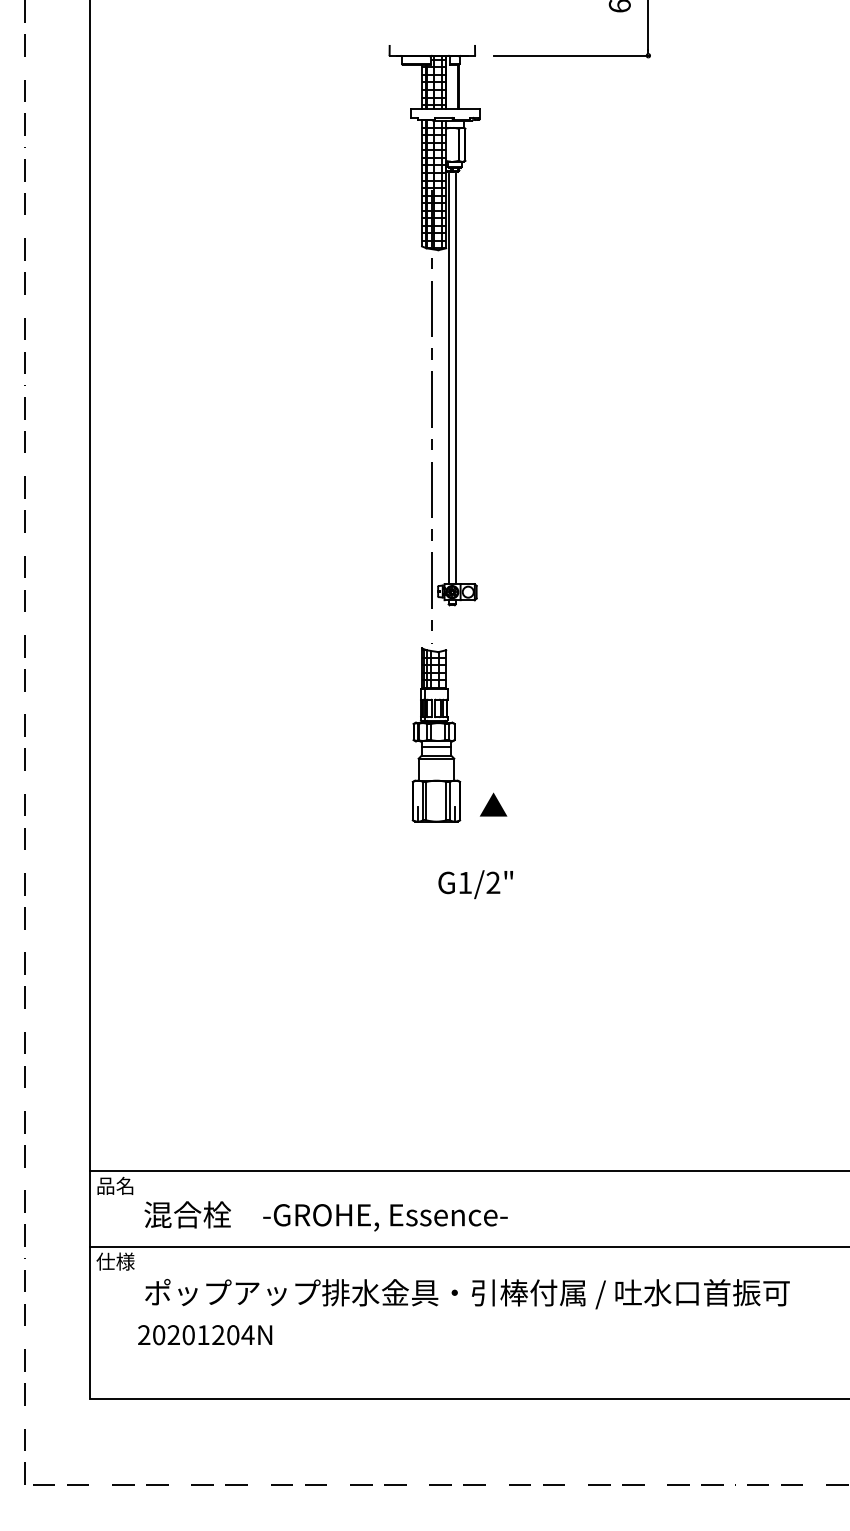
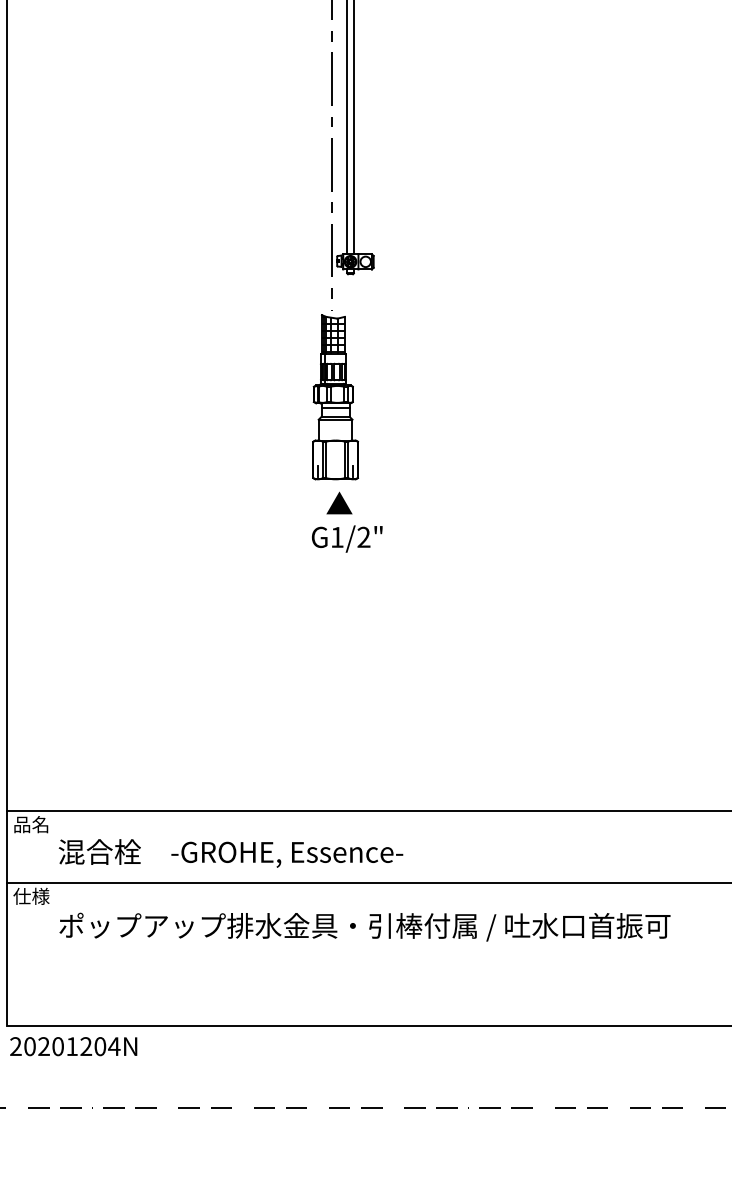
text: (493, 804) -> (339, 502), moved
text: (475, 884) -> (347, 538), moved
text: (205, 1335) -> (74, 1046), moved

